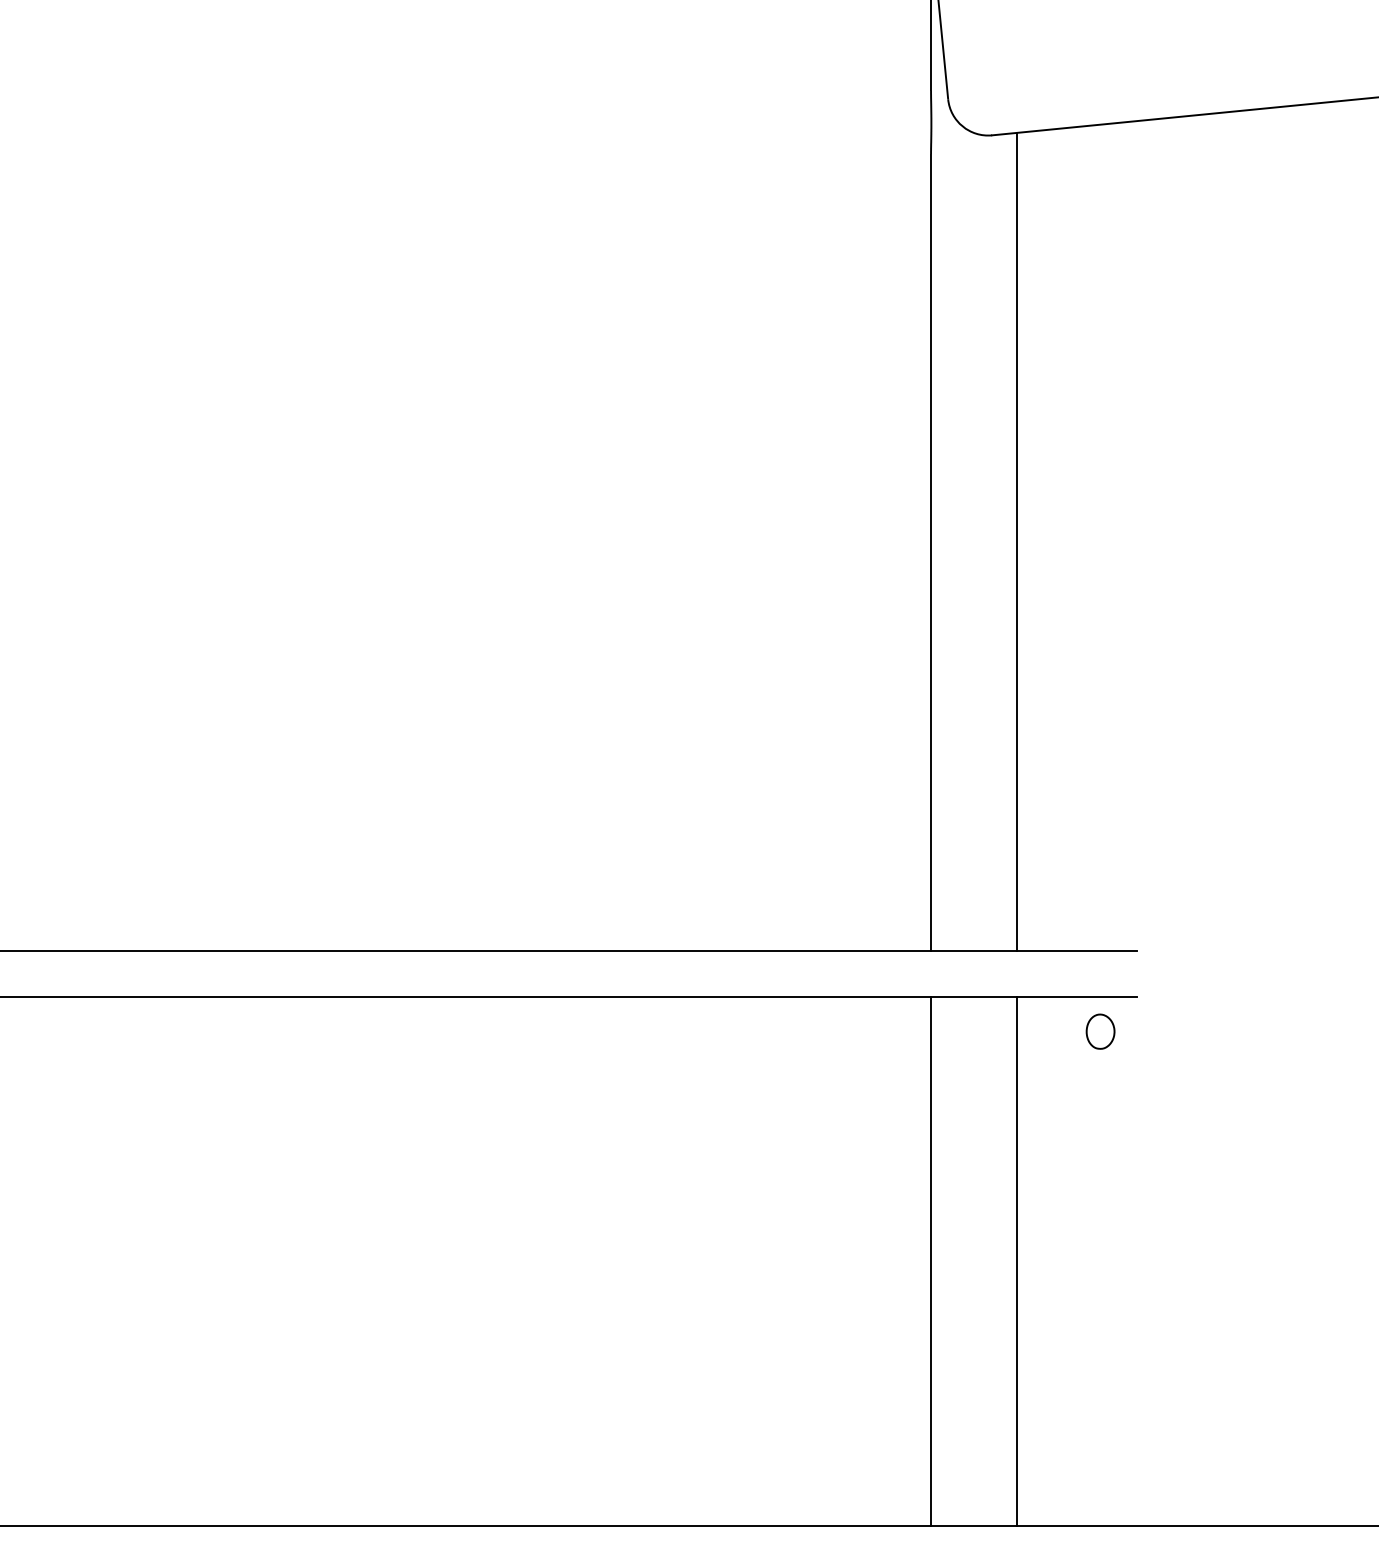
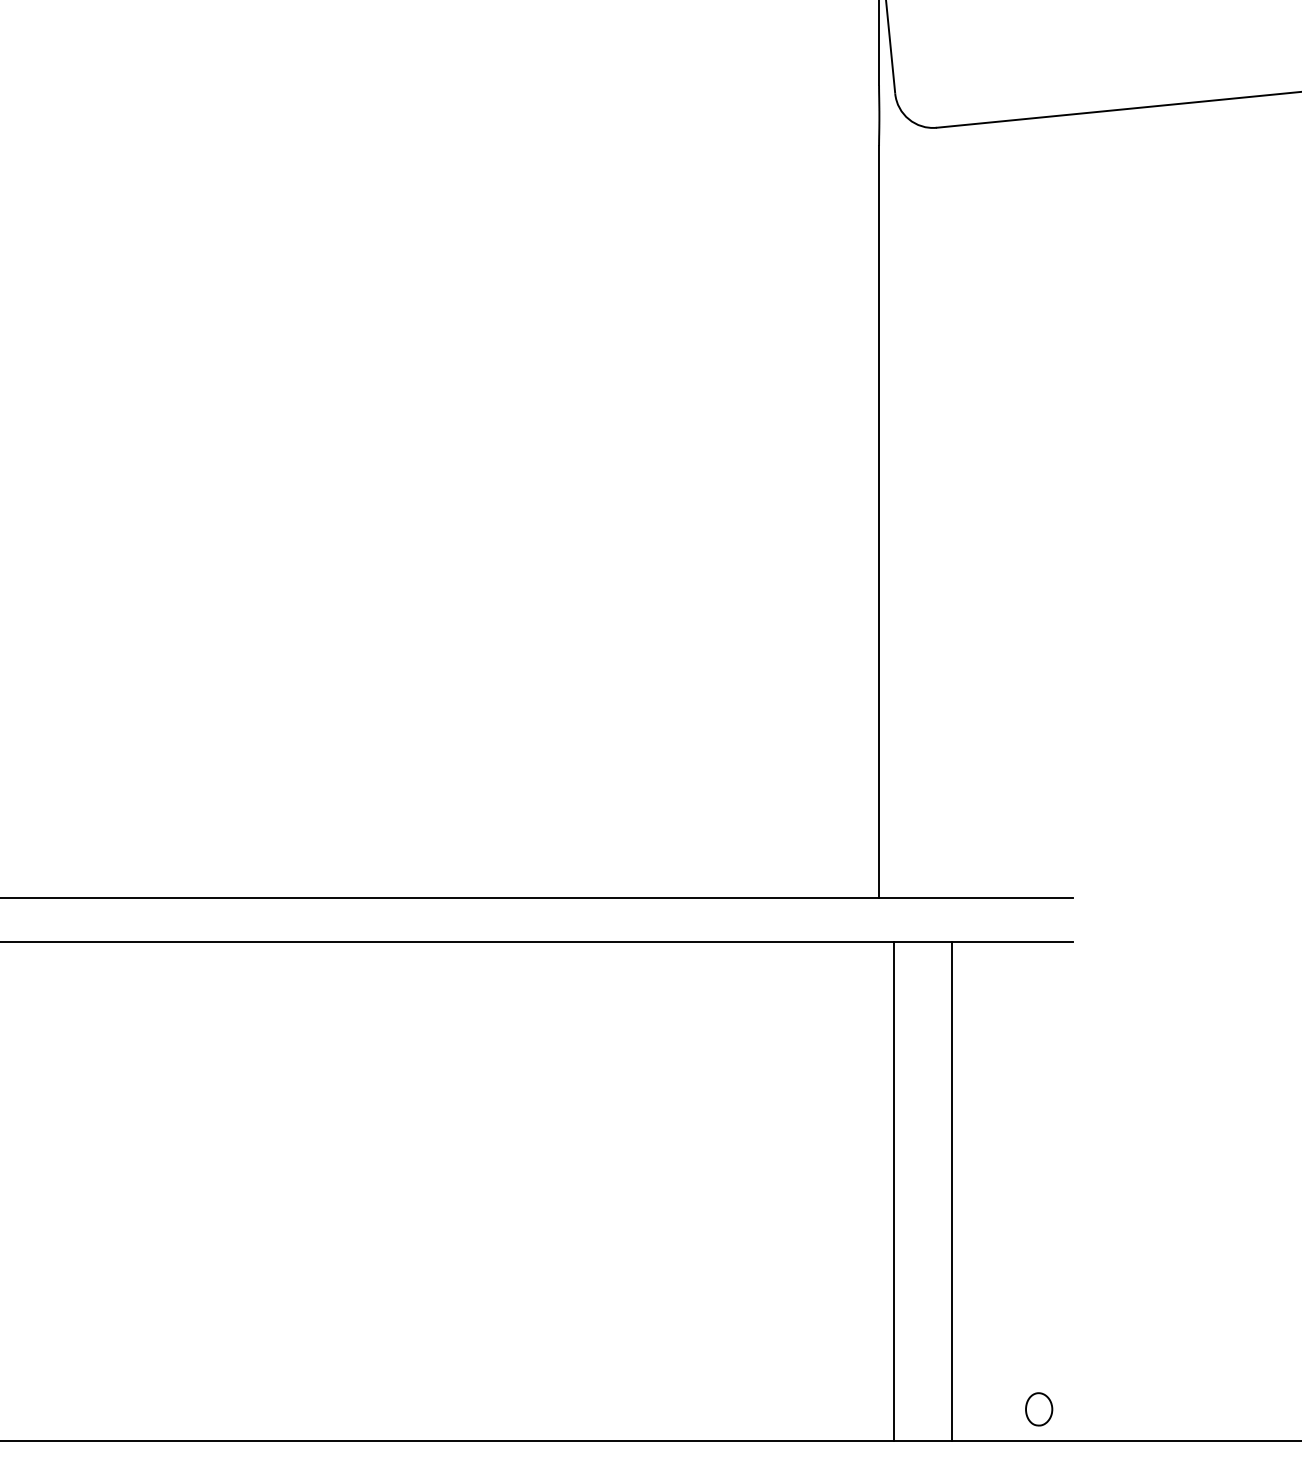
line: (1017, 541) -> (960, 511), removed
part: (1100, 1031) -> (1039, 1409), moved
line: (931, 1261) -> (952, 1191), moved
line: (1017, 1261) -> (894, 1191), moved

